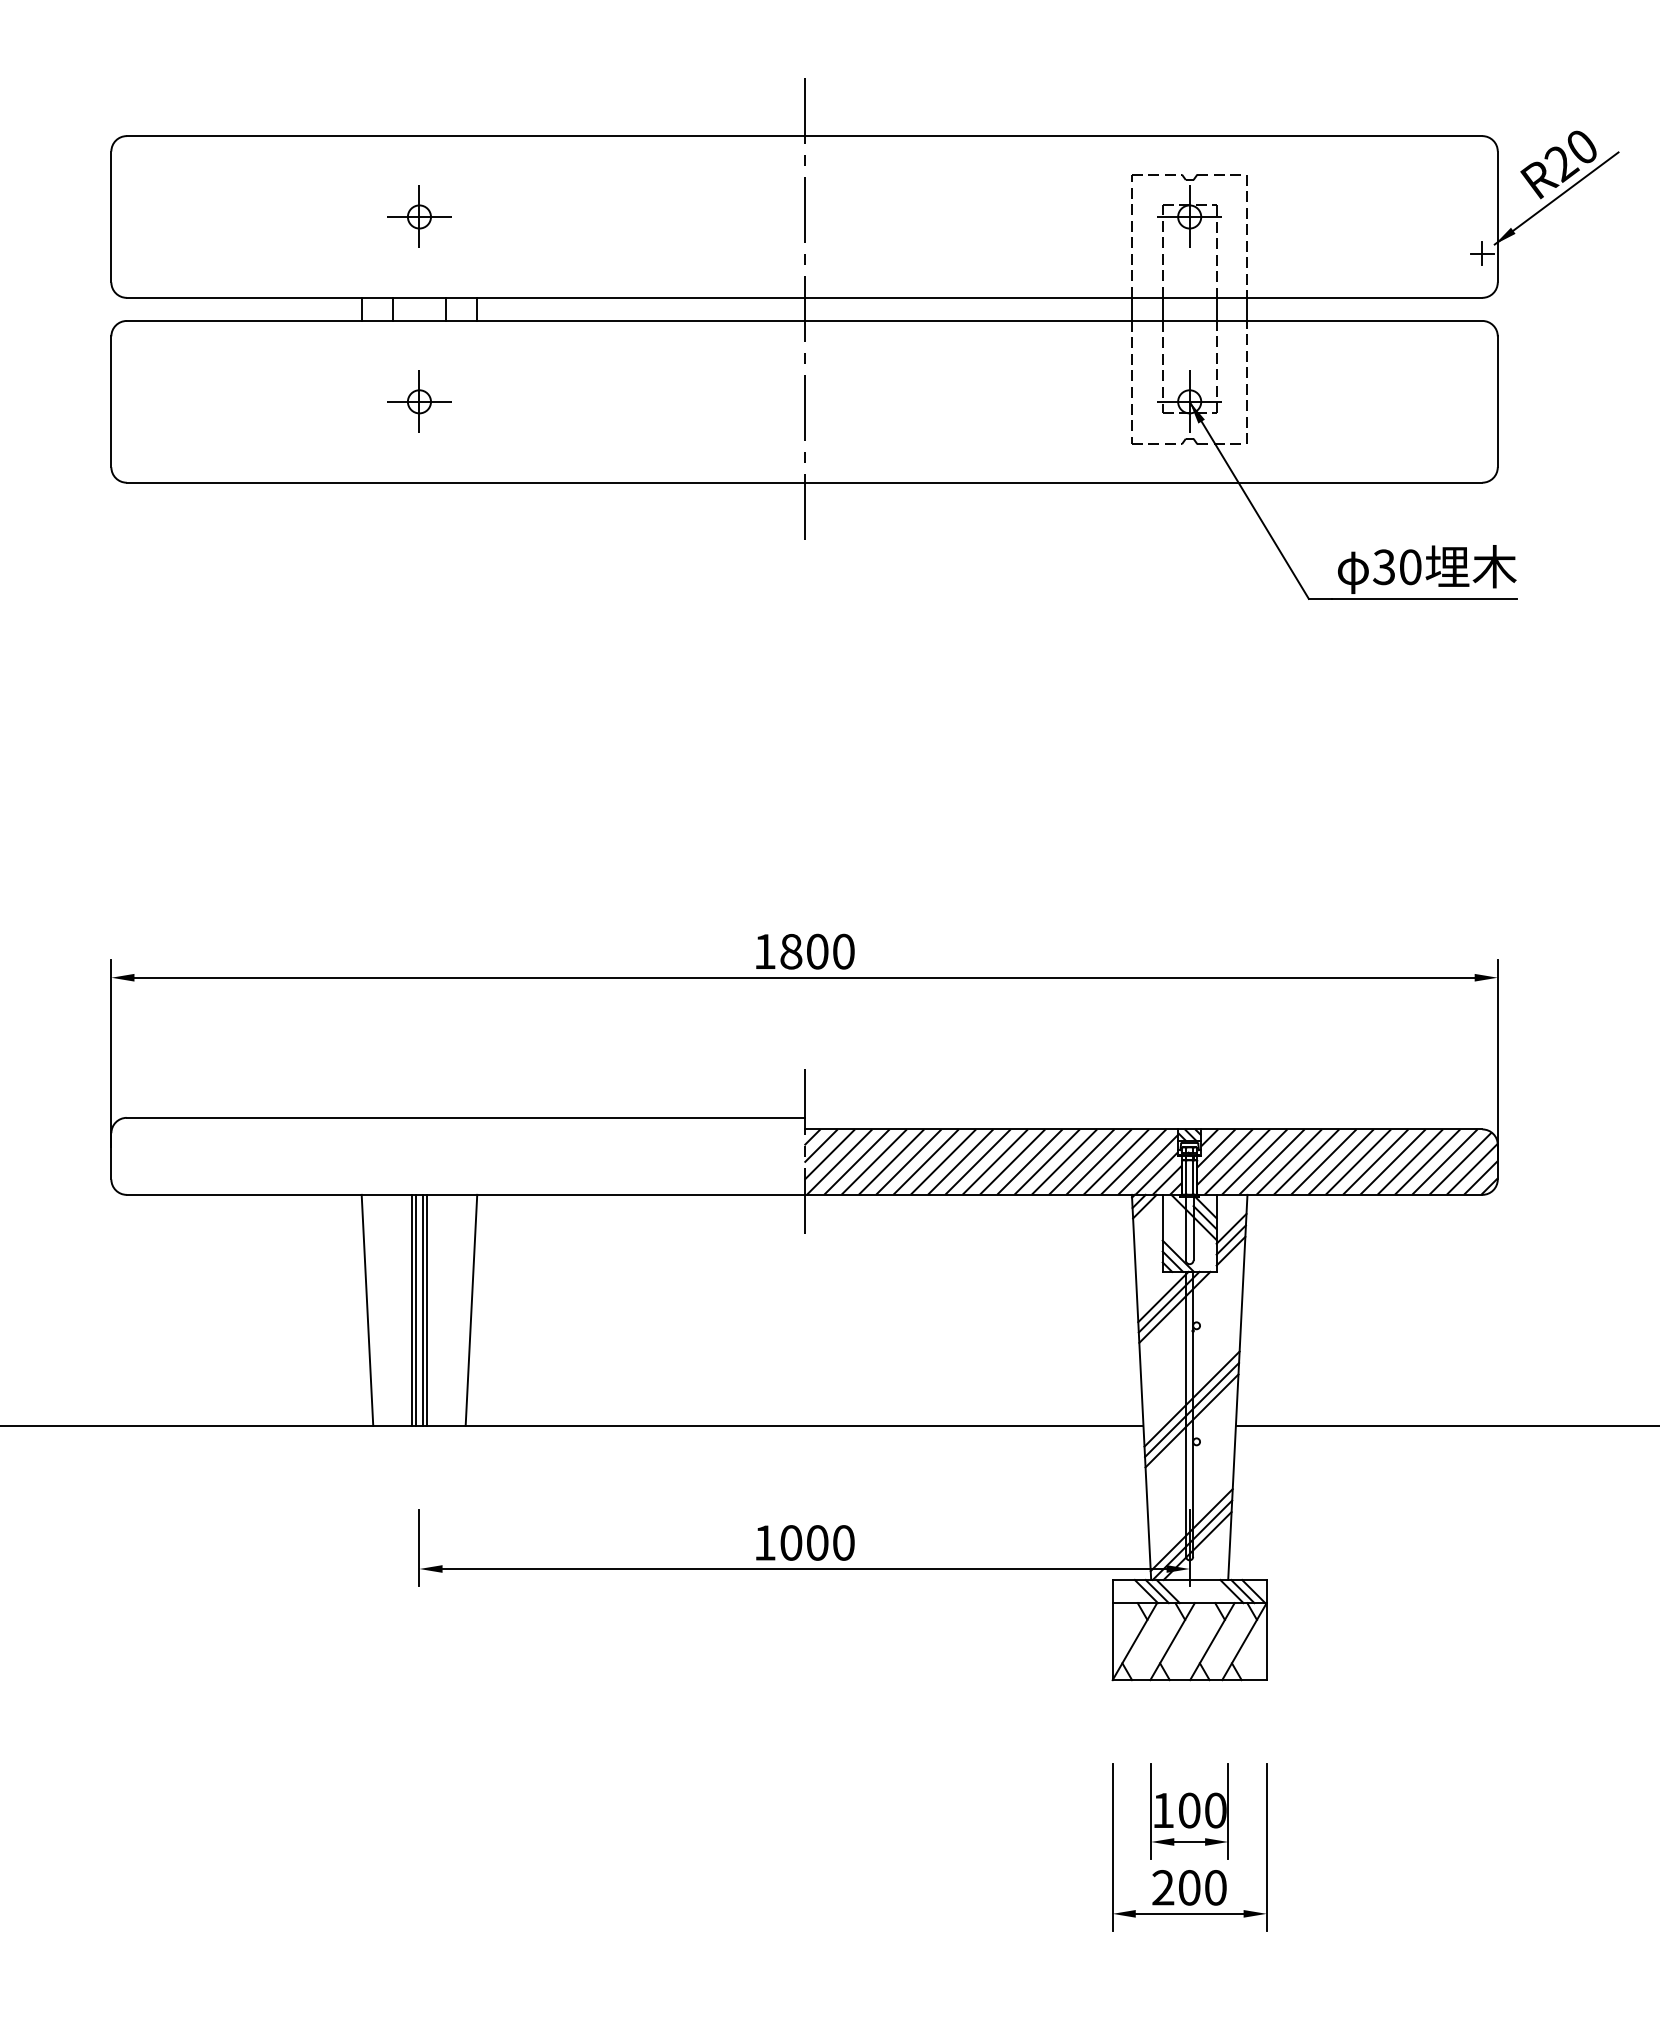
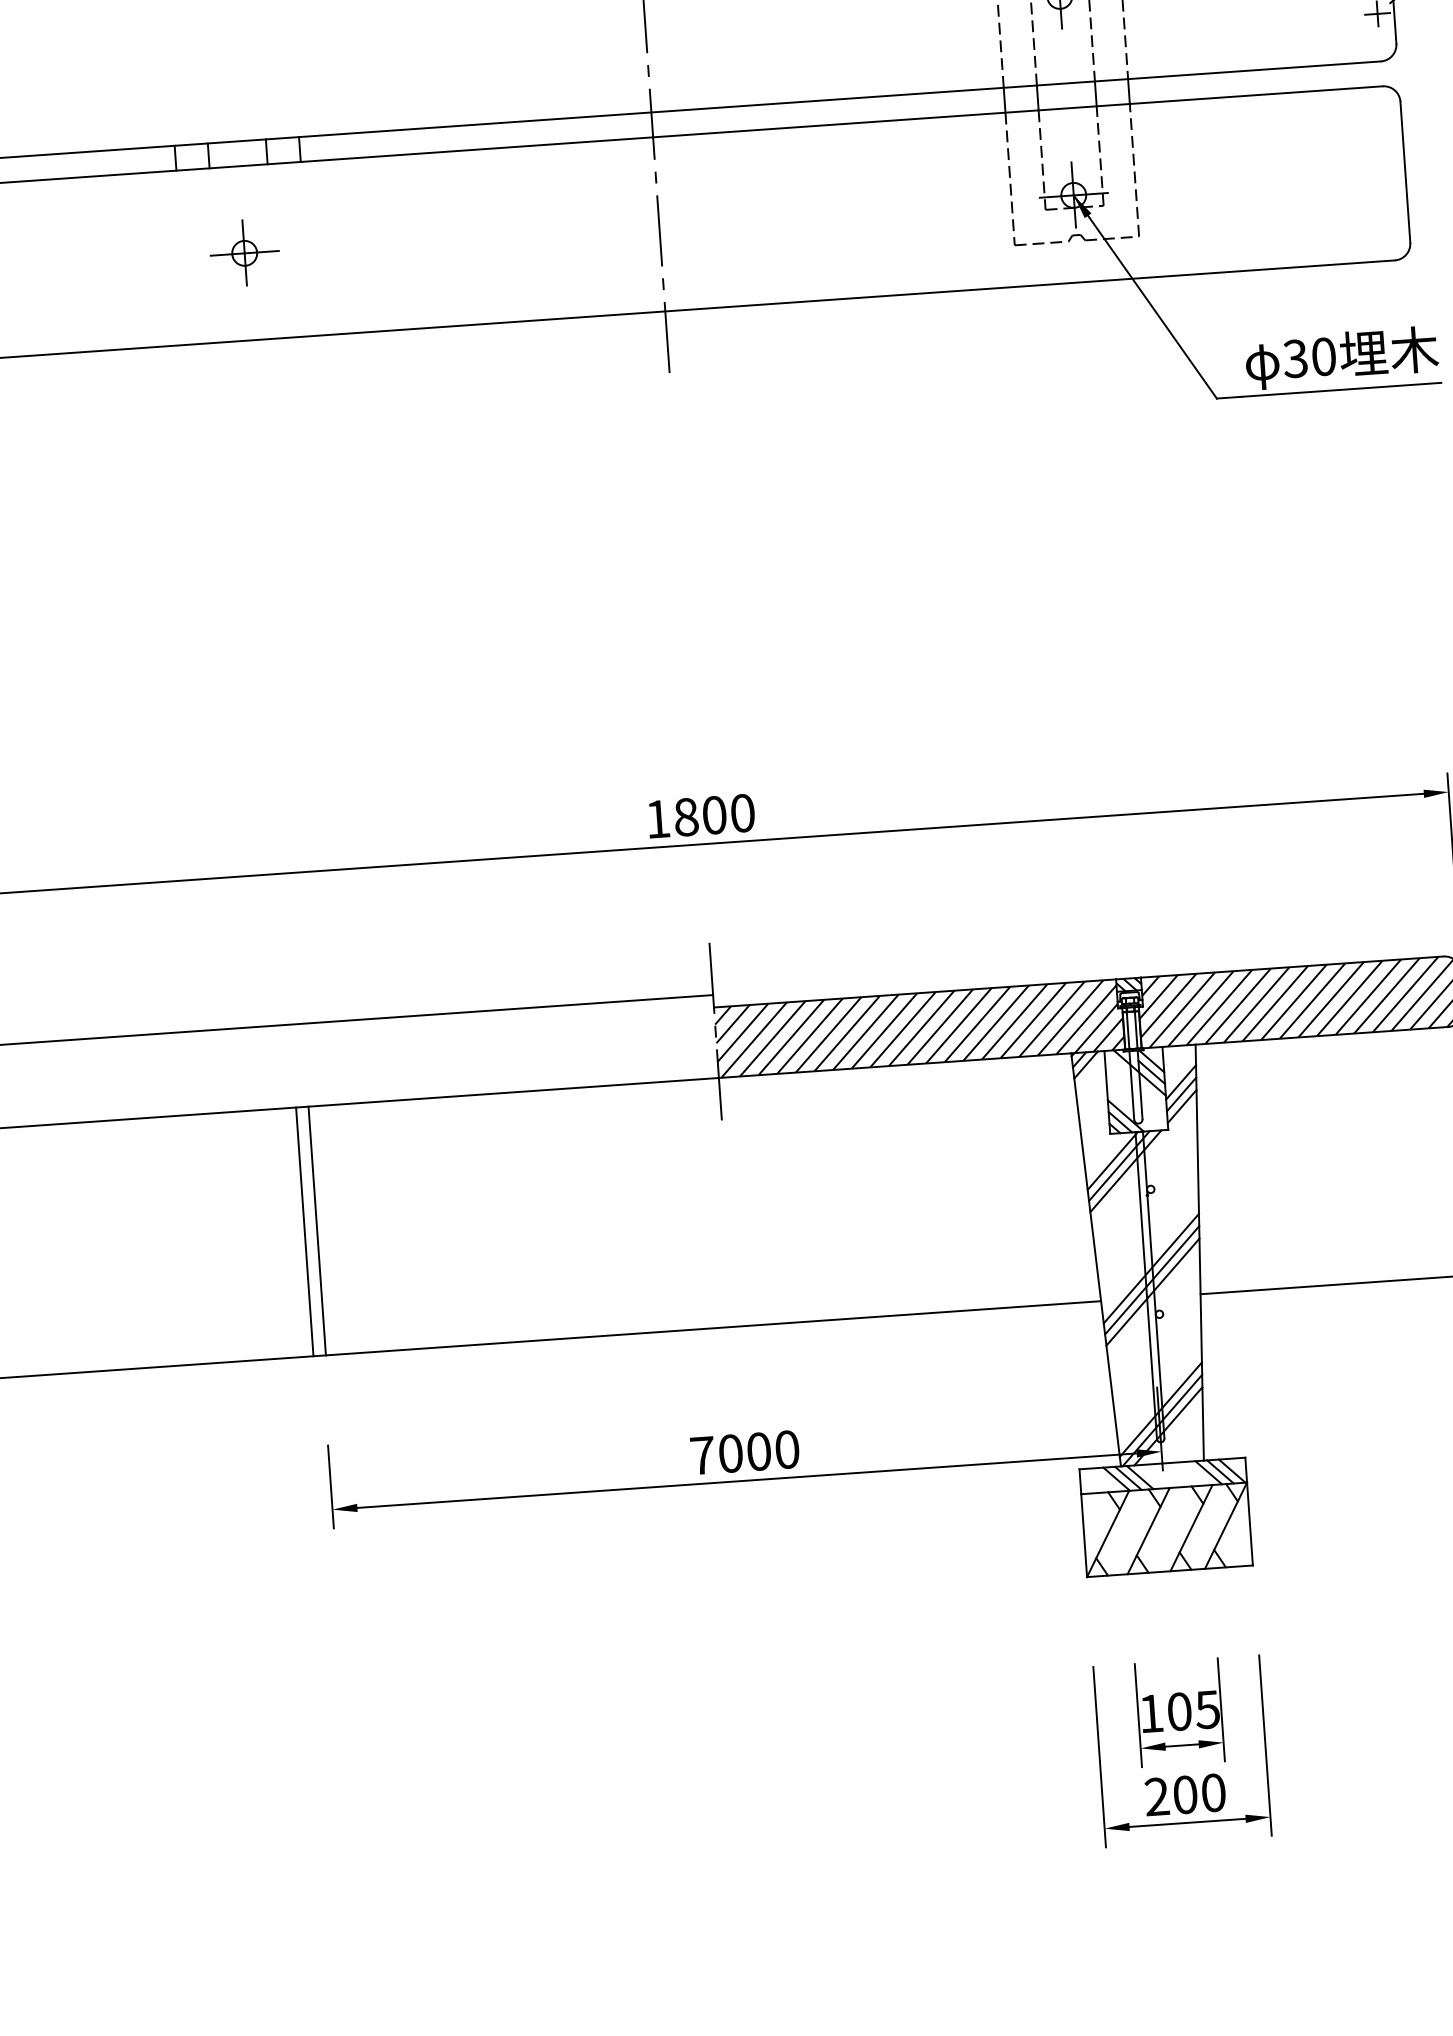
part: (419, 216) -> (230, 53), removed
line: (367, 1309) -> (257, 1234), removed
line: (415, 1309) -> (308, 1230), removed
line: (427, 1309) -> (321, 1229), removed
line: (471, 1309) -> (369, 1226), removed
text: (765, 1542) -> (703, 1455), 1000 -> 7000
text: (1215, 1810) -> (1207, 1709), 100 -> 105

